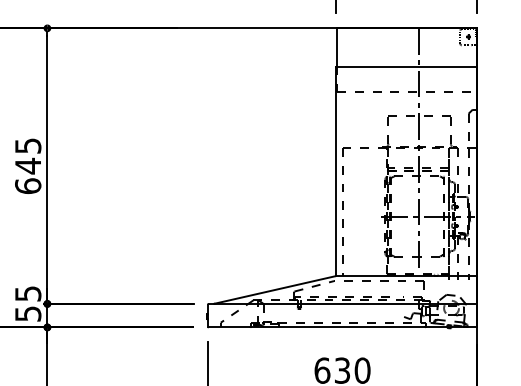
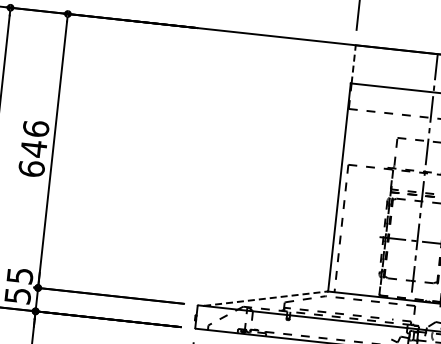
line: (337, 47) -> (354, 64), solid -> dashed
text: (28, 145) -> (36, 128), 645 -> 646
line: (275, 289) -> (266, 298), solid -> dashed

